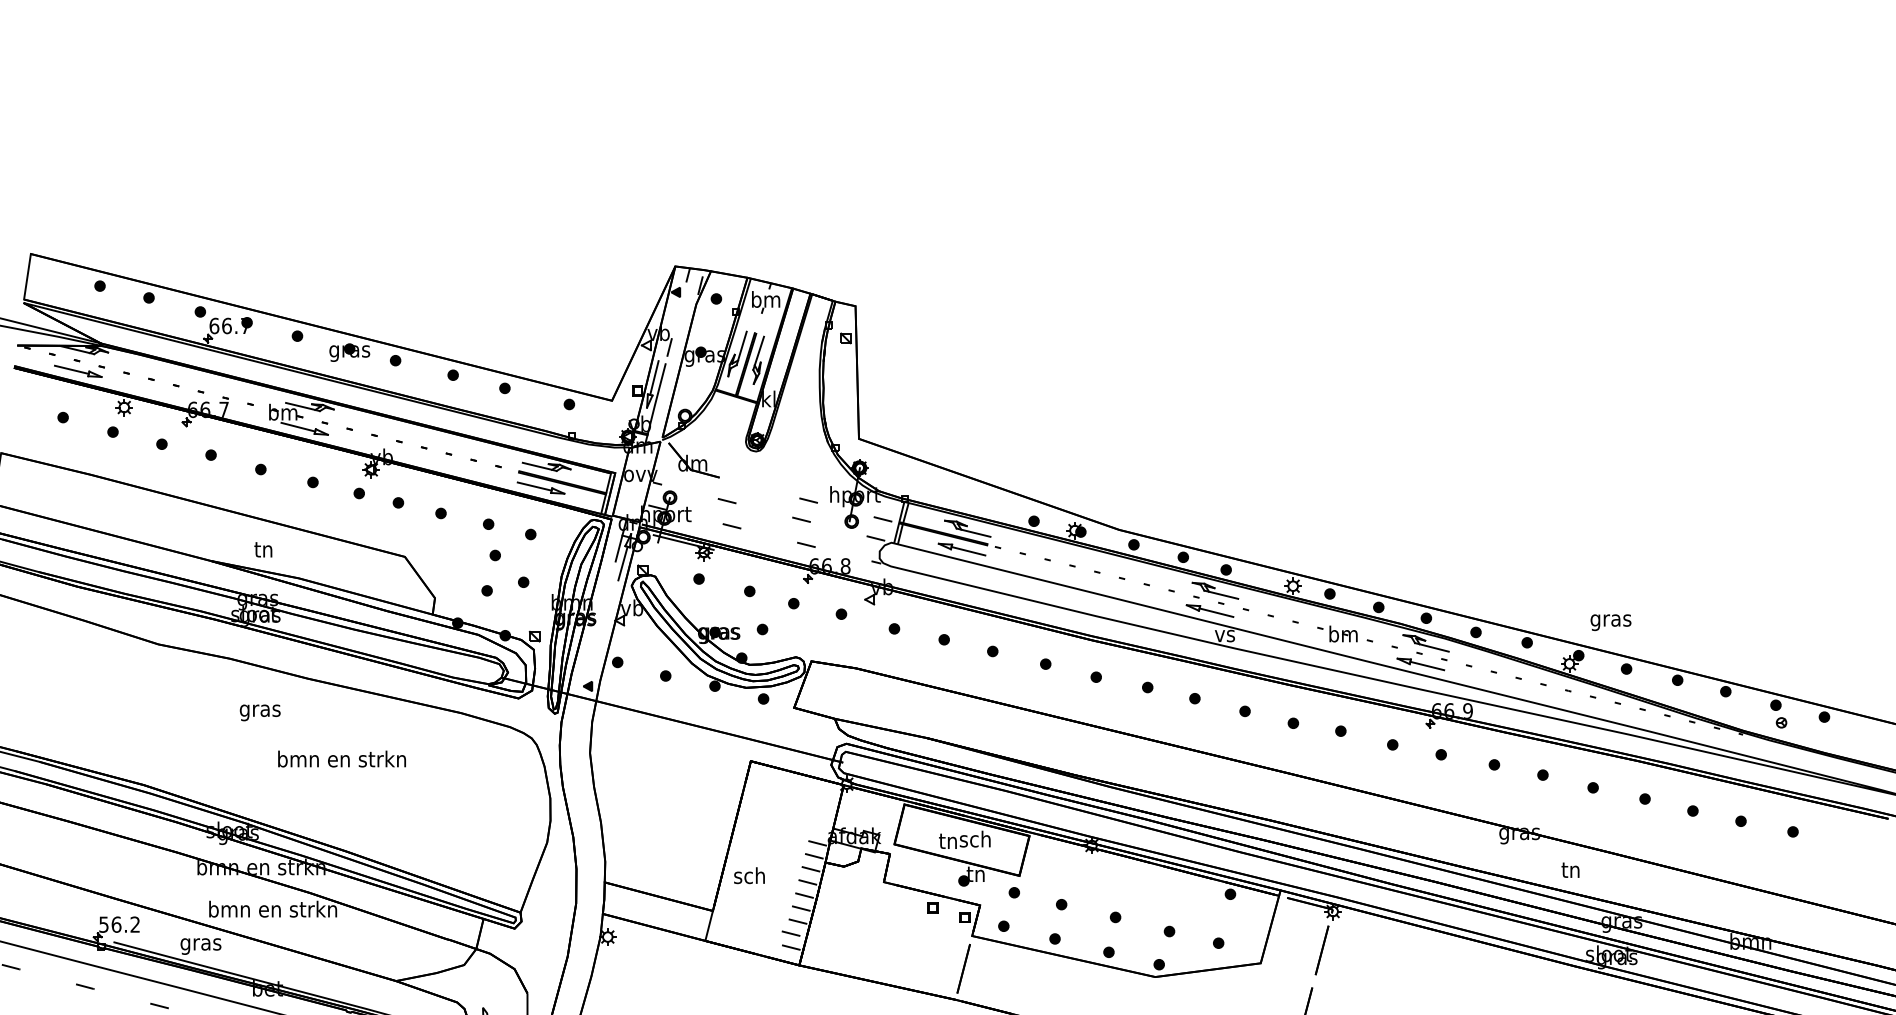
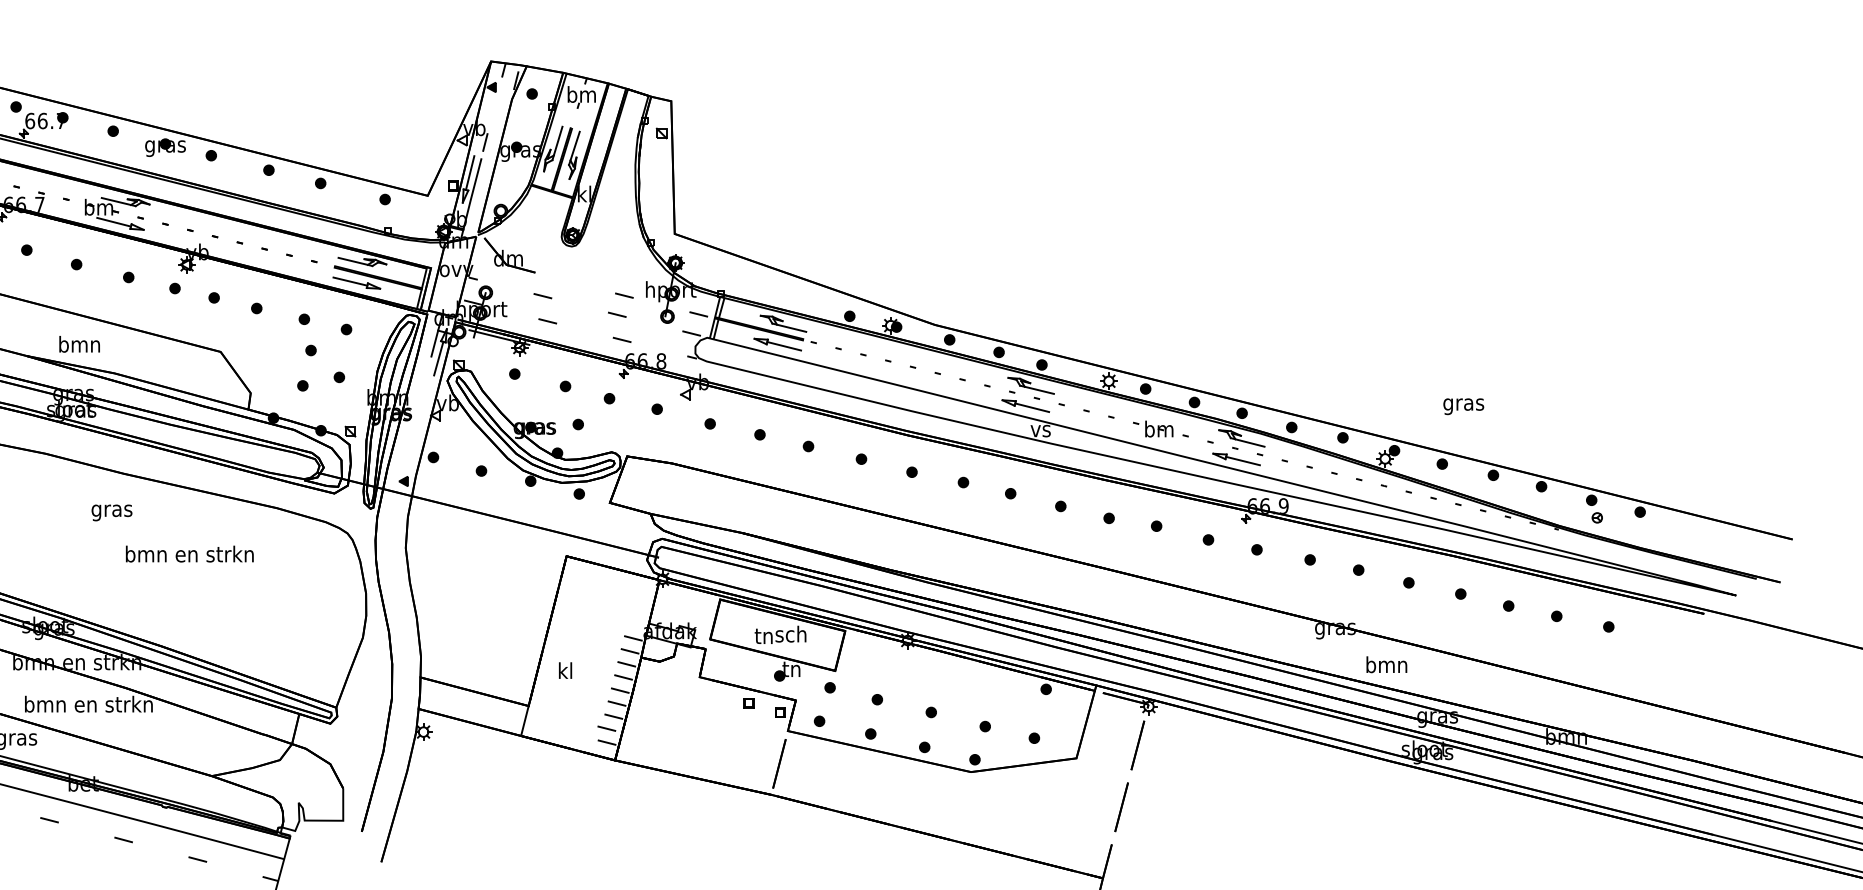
text: (263, 548) -> (79, 343), tn -> bmn
text: (1610, 622) -> (1463, 406), moved
text: (259, 712) -> (111, 512), moved
text: (341, 758) -> (189, 553), moved
text: (1570, 869) -> (1386, 664), tn -> bmn
text: (749, 875) -> (565, 670), sch -> kl

